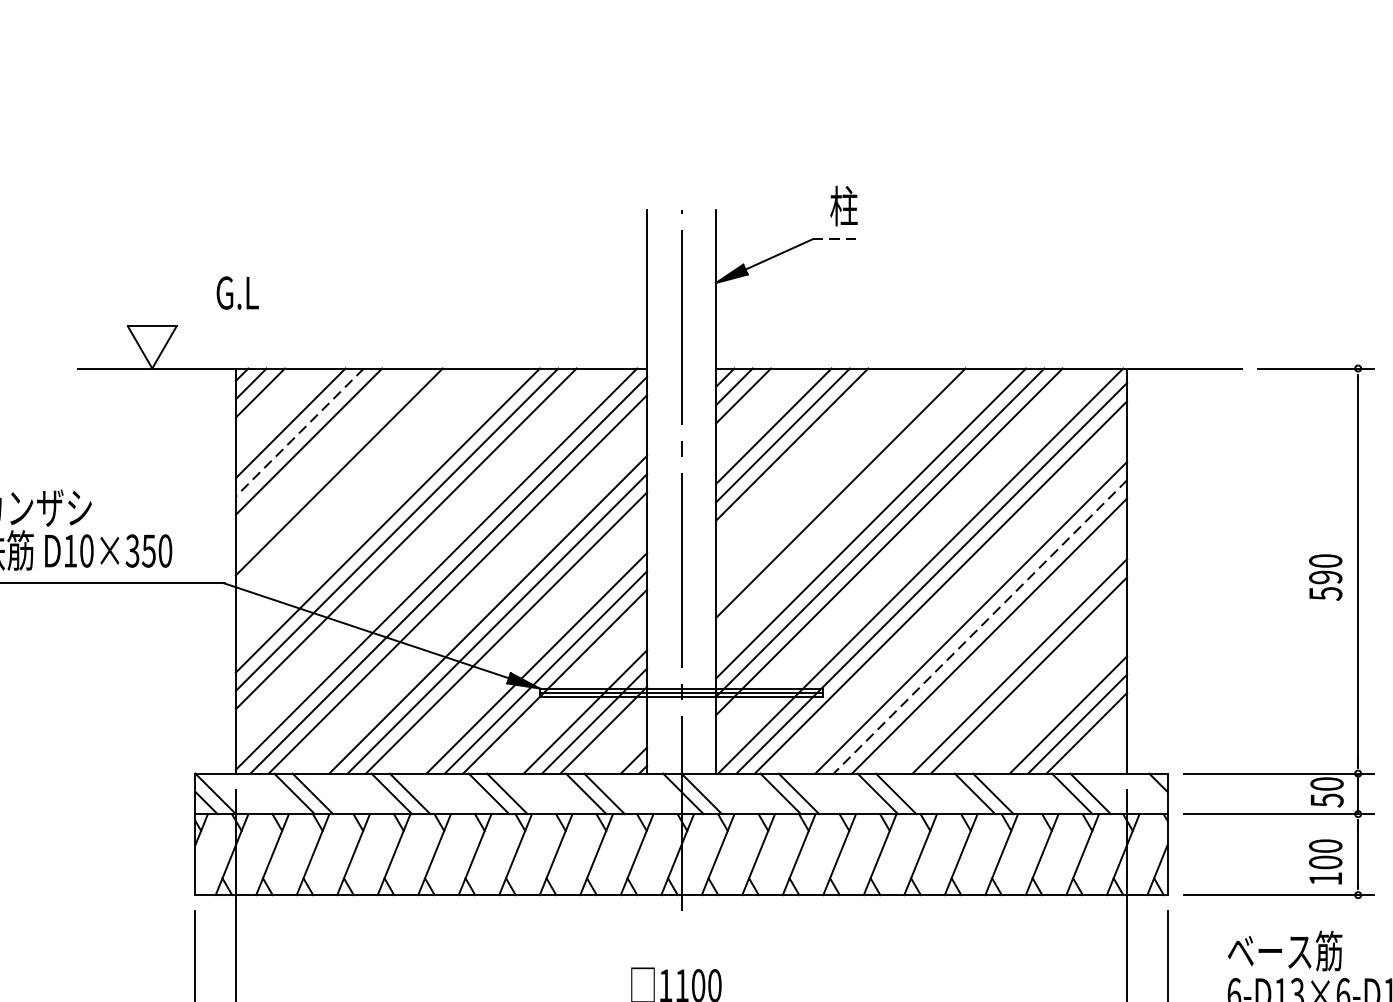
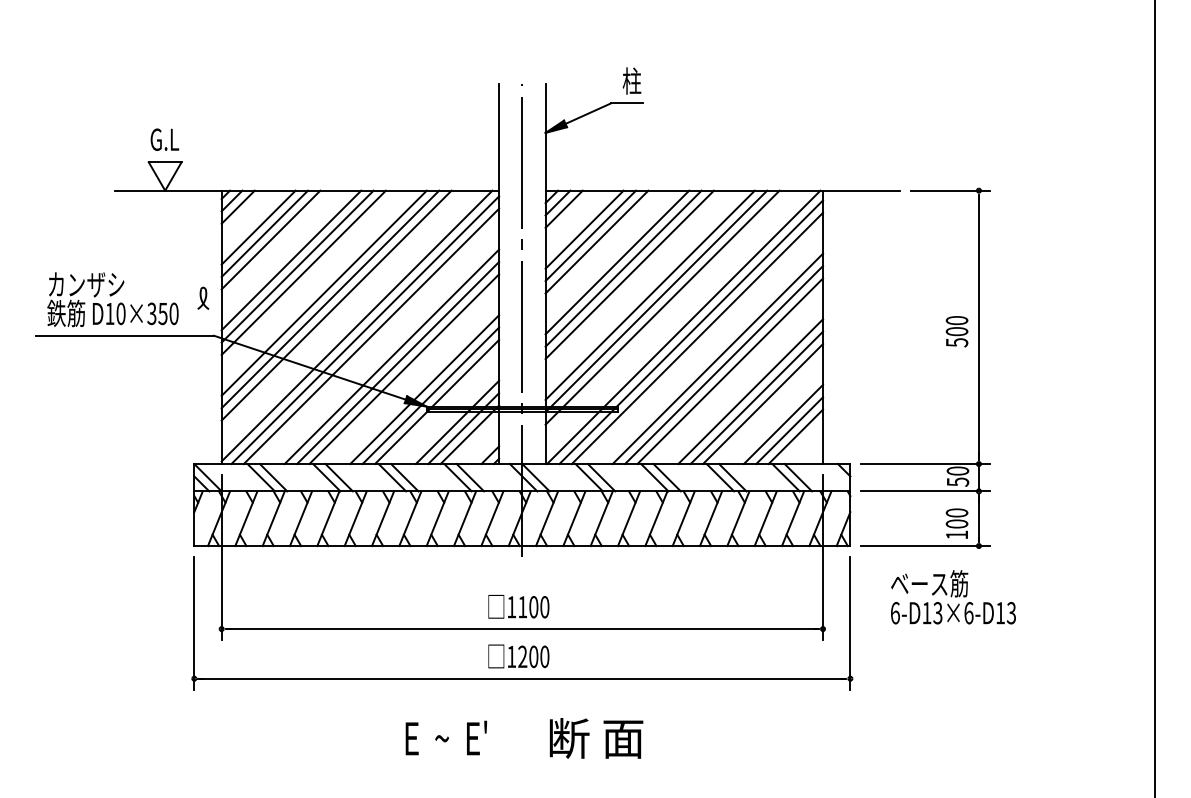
line: (837, 239) -> (627, 103), dashed -> solid
text: (237, 292) -> (164, 139), moved
line: (299, 433) -> (264, 234), dashed -> solid
line: (822, 474) -> (617, 262), added
line: (348, 480) -> (297, 266), added
line: (831, 483) -> (623, 268), added
line: (357, 489) -> (303, 272), added
part: (209, 526) -> (203, 297), added
text: (1326, 577) -> (957, 331), 590 -> 500
line: (981, 627) -> (724, 365), dashed -> solid
line: (1038, 685) -> (763, 404), added

